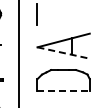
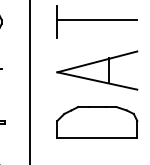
line: (63, 13) -> (97, 20), added
line: (63, 53) -> (97, 81), dashed -> solid
line: (64, 90) -> (98, 138), dashed -> solid

